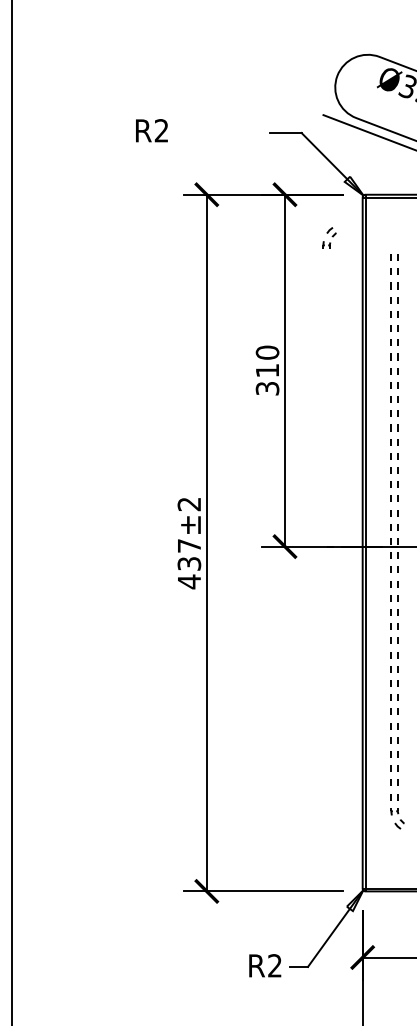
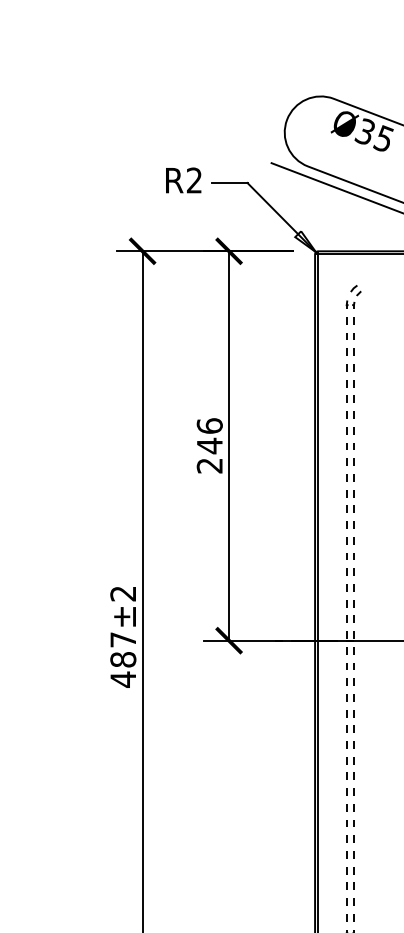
text: (151, 130) -> (183, 180), moved
part: (329, 237) -> (353, 296), moved
text: (267, 370) -> (209, 445), 310 -> 246
text: (189, 563) -> (123, 659), 437±2 -> 487±2

